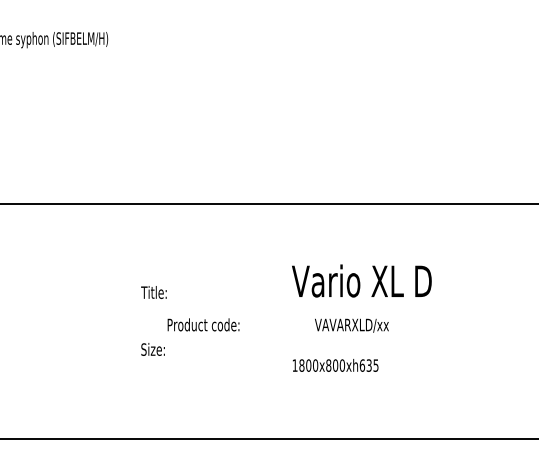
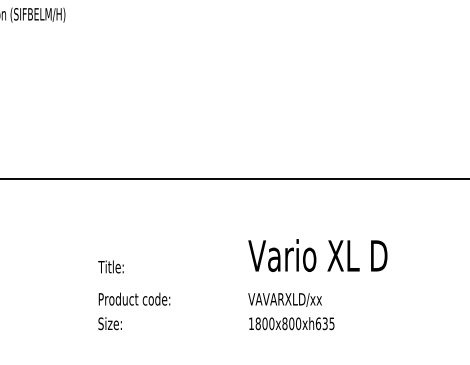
text: (203, 324) -> (134, 298), moved
text: (351, 325) -> (284, 299), moved
text: (335, 365) -> (291, 323), moved

